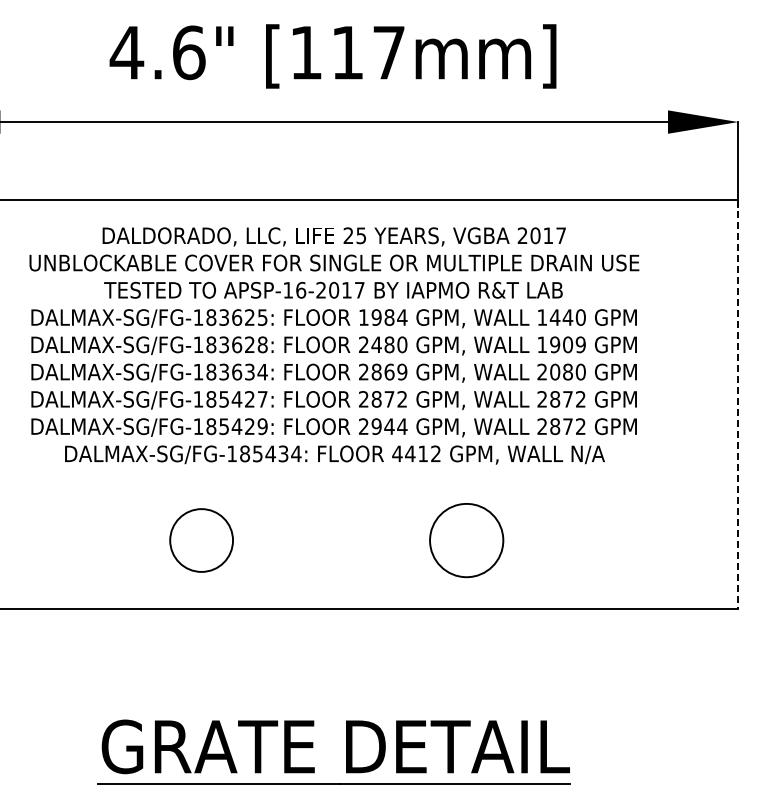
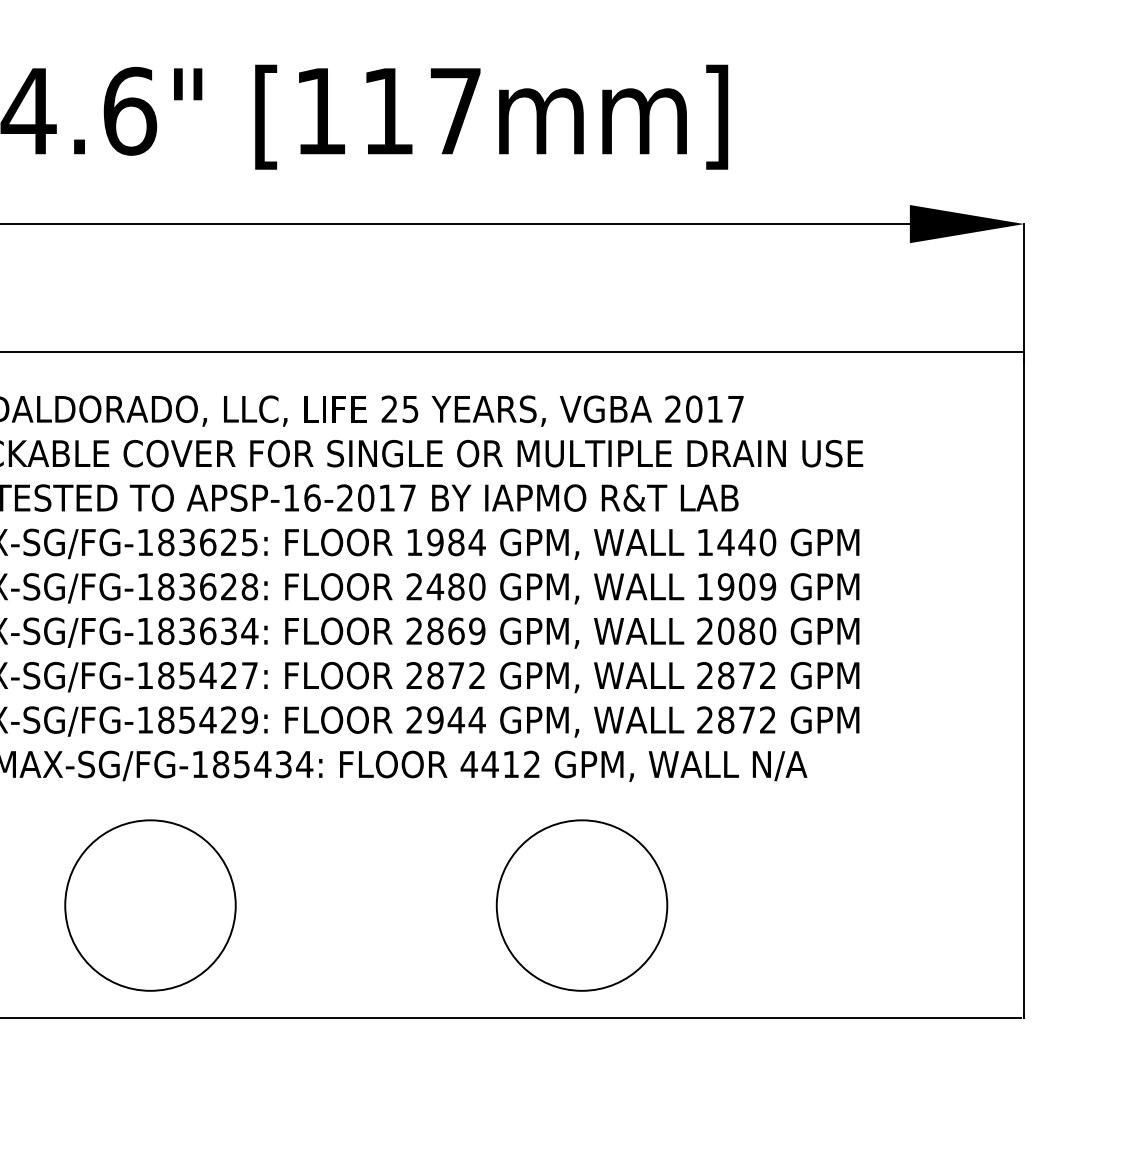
line: (738, 405) -> (1024, 685), dashed -> solid
circle: (201, 540) -> (150, 905), size x1.67
circle: (466, 540) -> (581, 905), size x1.43

